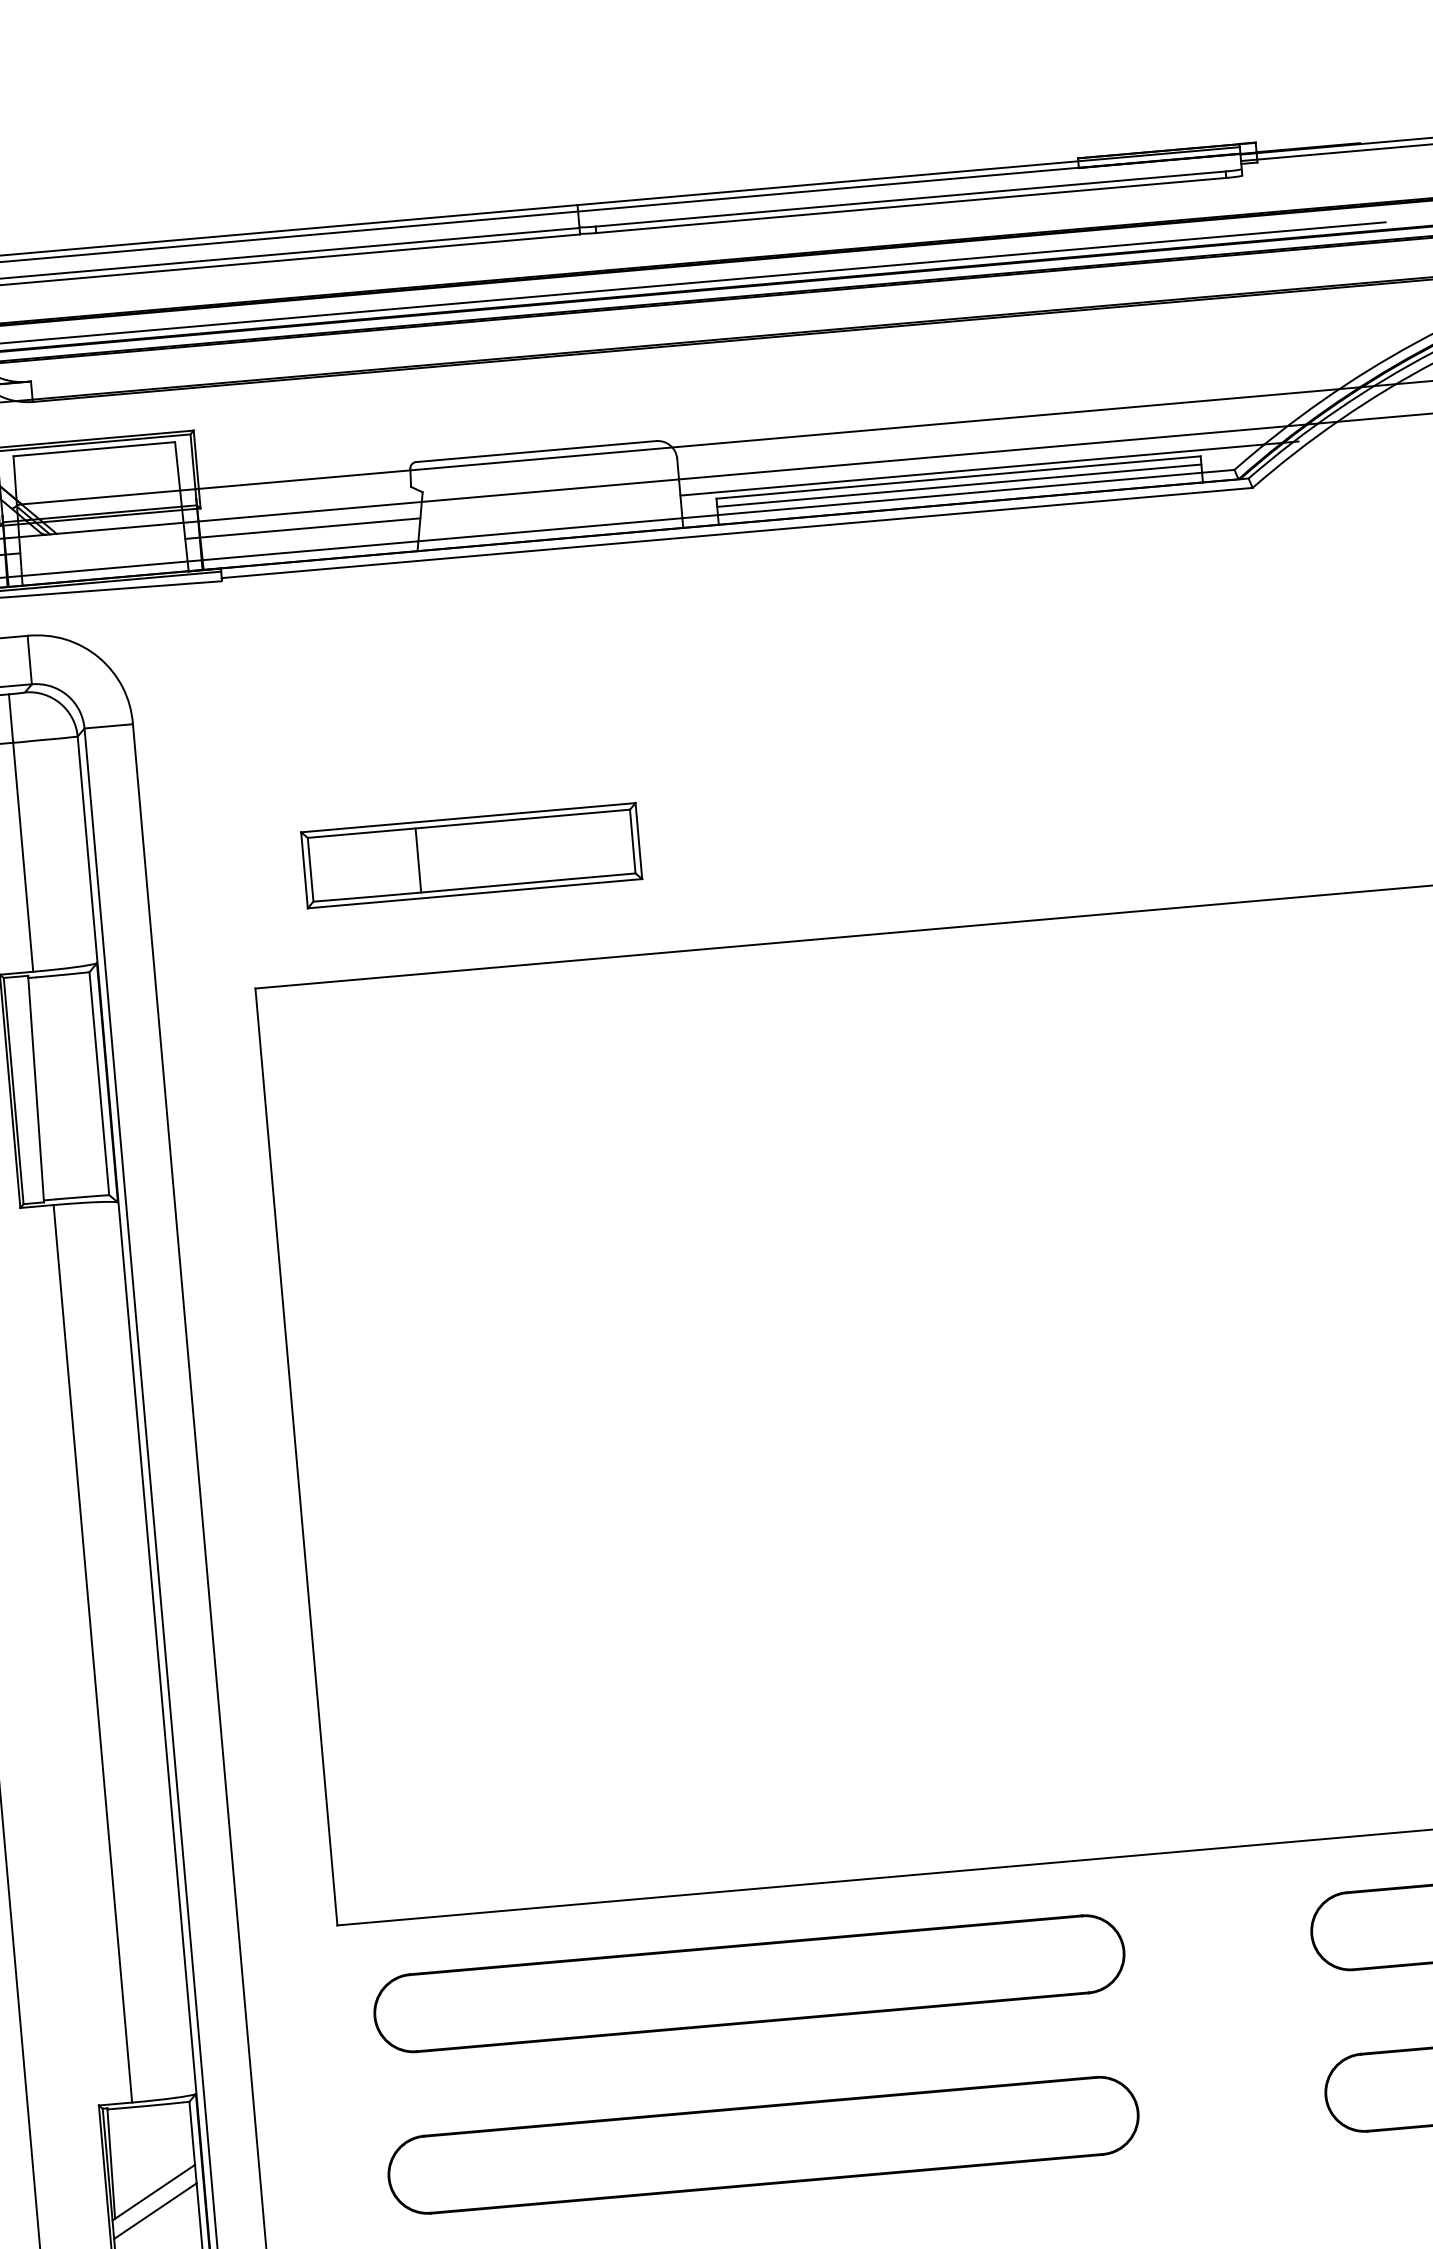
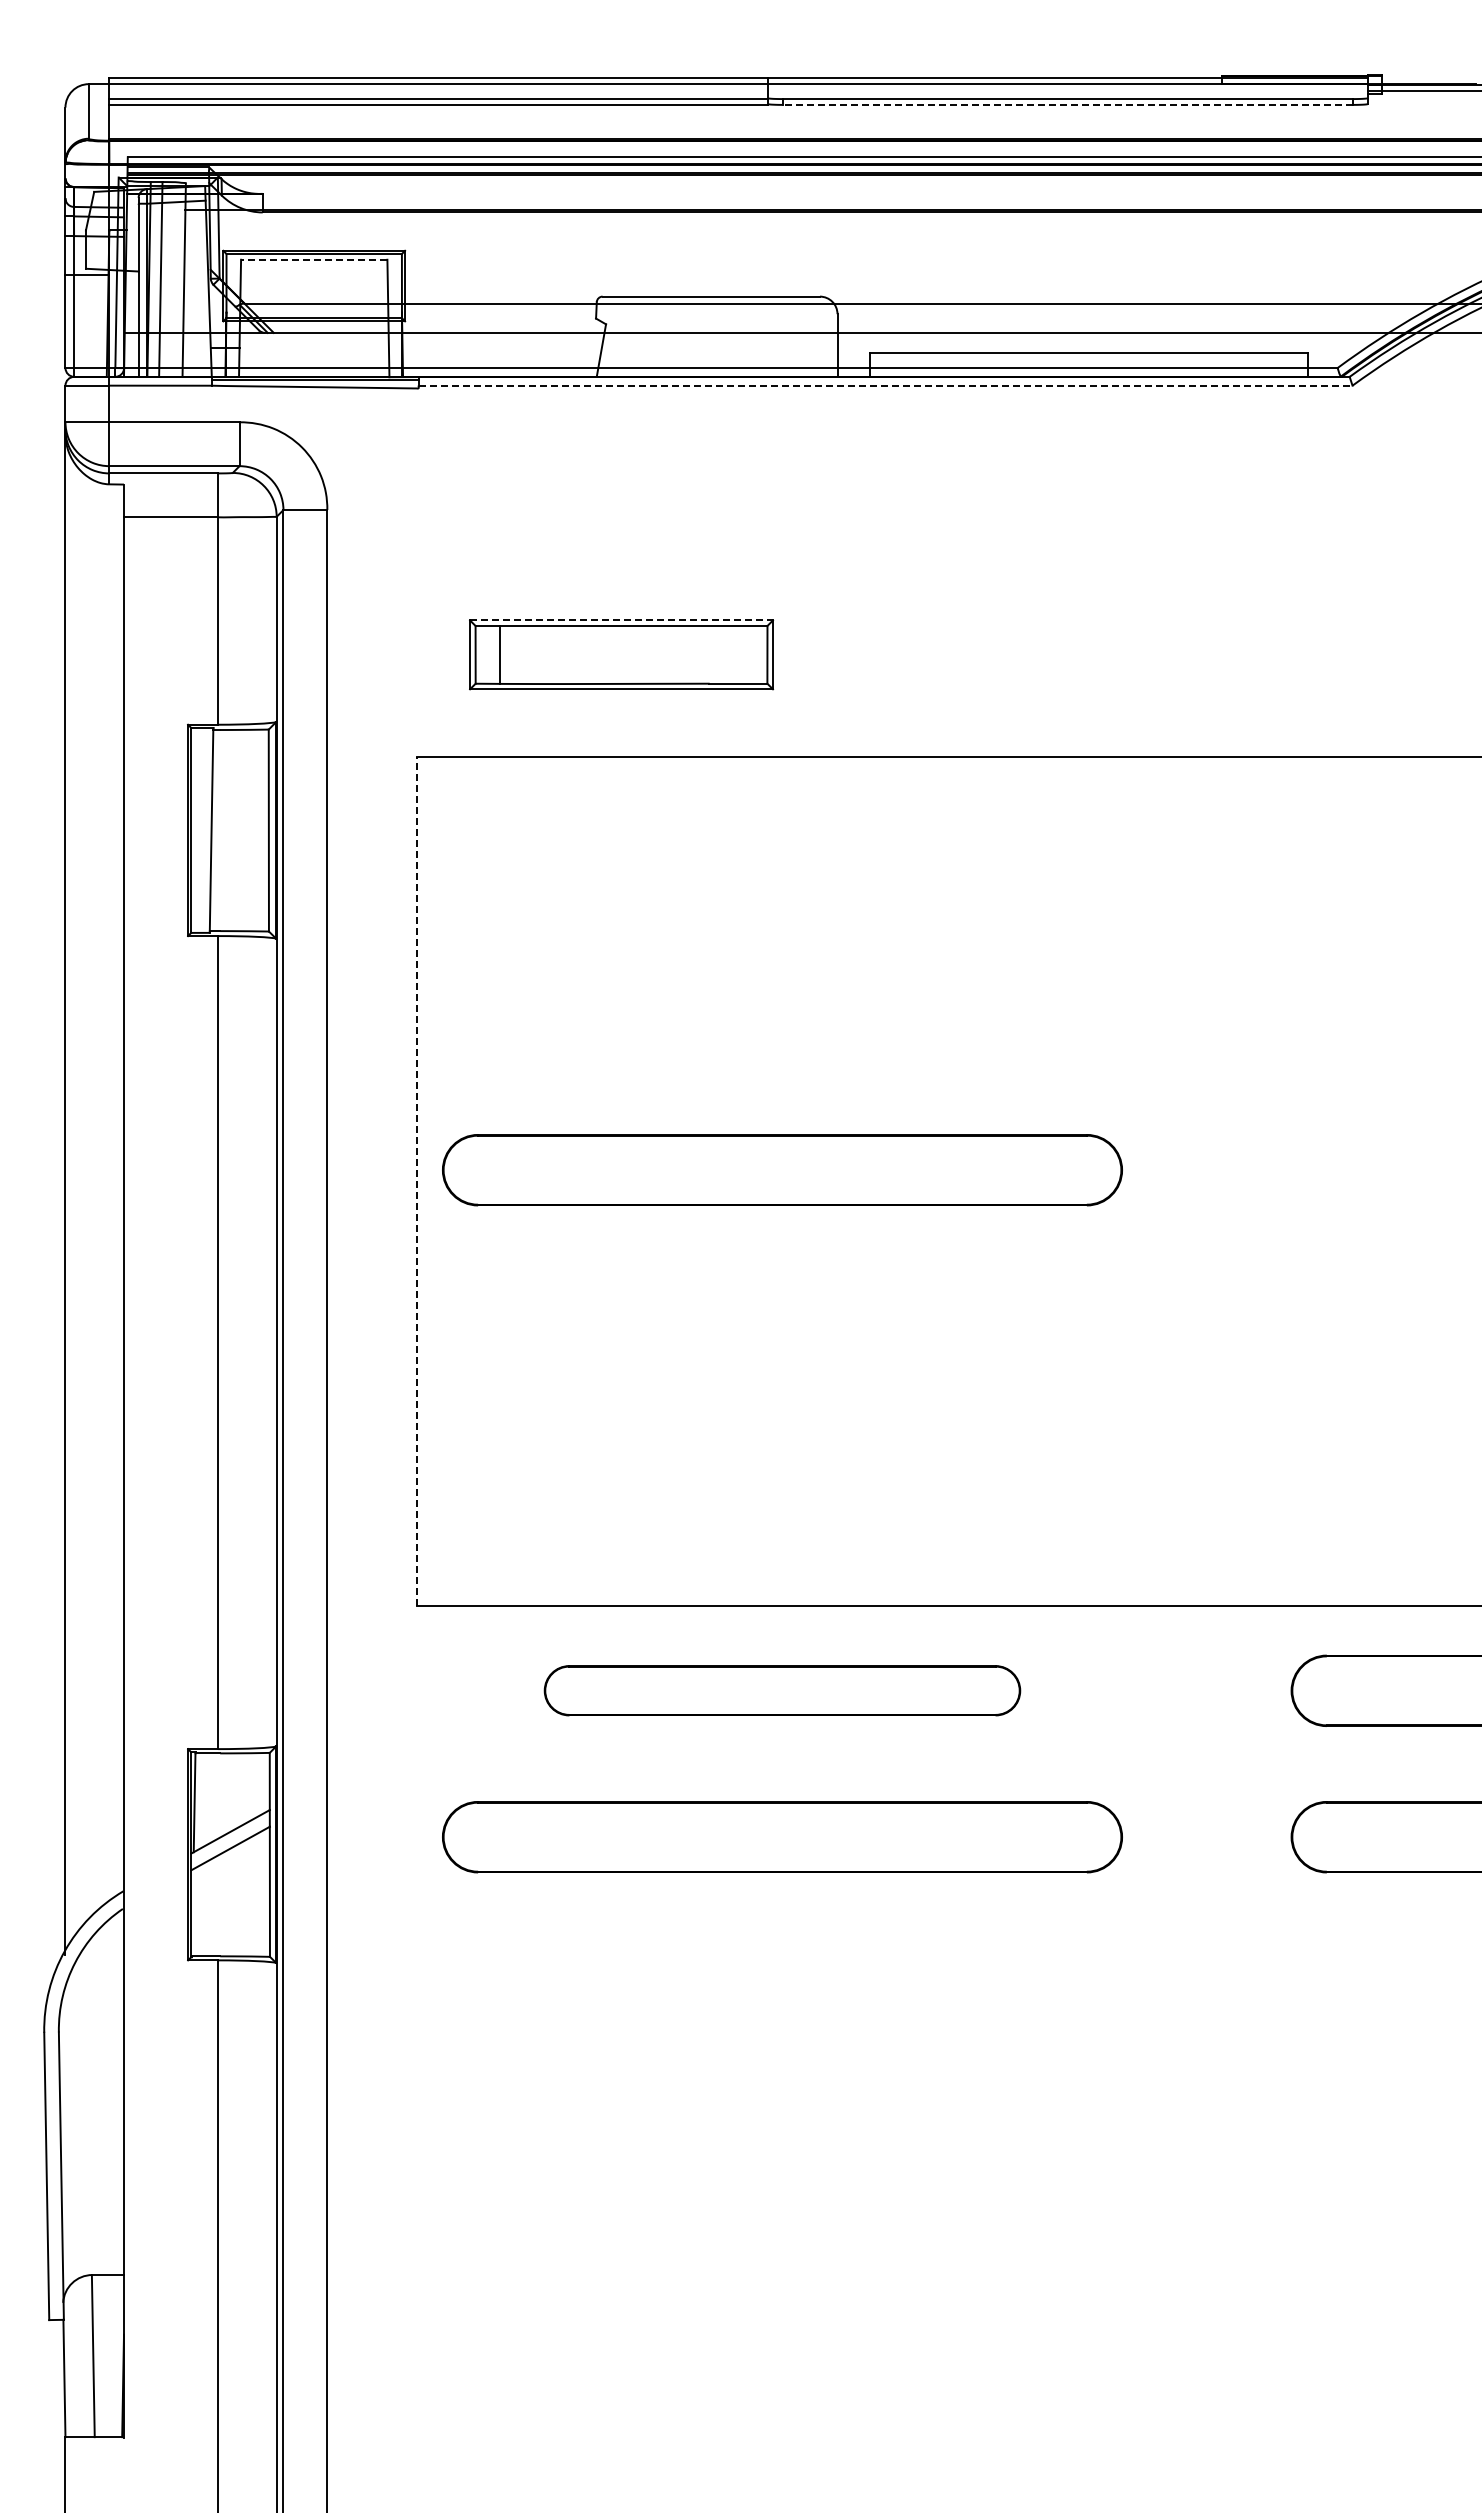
line: (910, 205) -> (1067, 104), solid -> dashed
line: (93, 449) -> (313, 259), solid -> dashed
line: (989, 468) -> (1117, 347), removed
line: (958, 485) -> (1088, 360), removed
line: (301, 528) -> (494, 347), removed
line: (737, 532) -> (885, 385), solid -> dashed
line: (469, 817) -> (622, 620), solid -> dashed
line: (418, 859) -> (500, 654), moved
part: (699, 1409) -> (782, 1170), added
line: (296, 1456) -> (416, 1181), solid -> dashed
part: (749, 1983) -> (782, 1690), size x0.7

